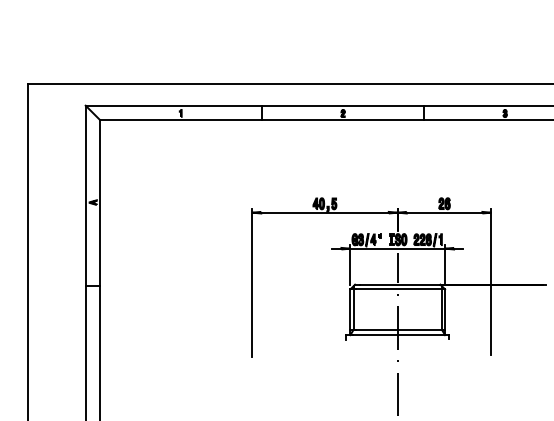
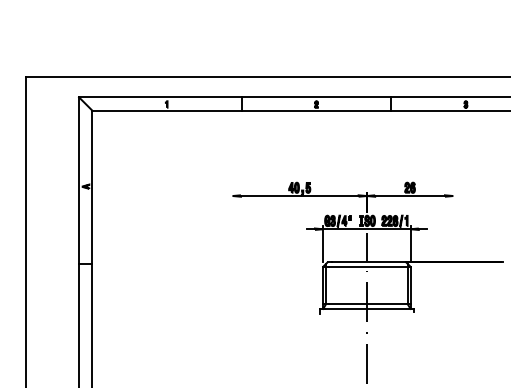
line: (491, 281) -> (453, 259), removed
line: (252, 282) -> (232, 260), removed

